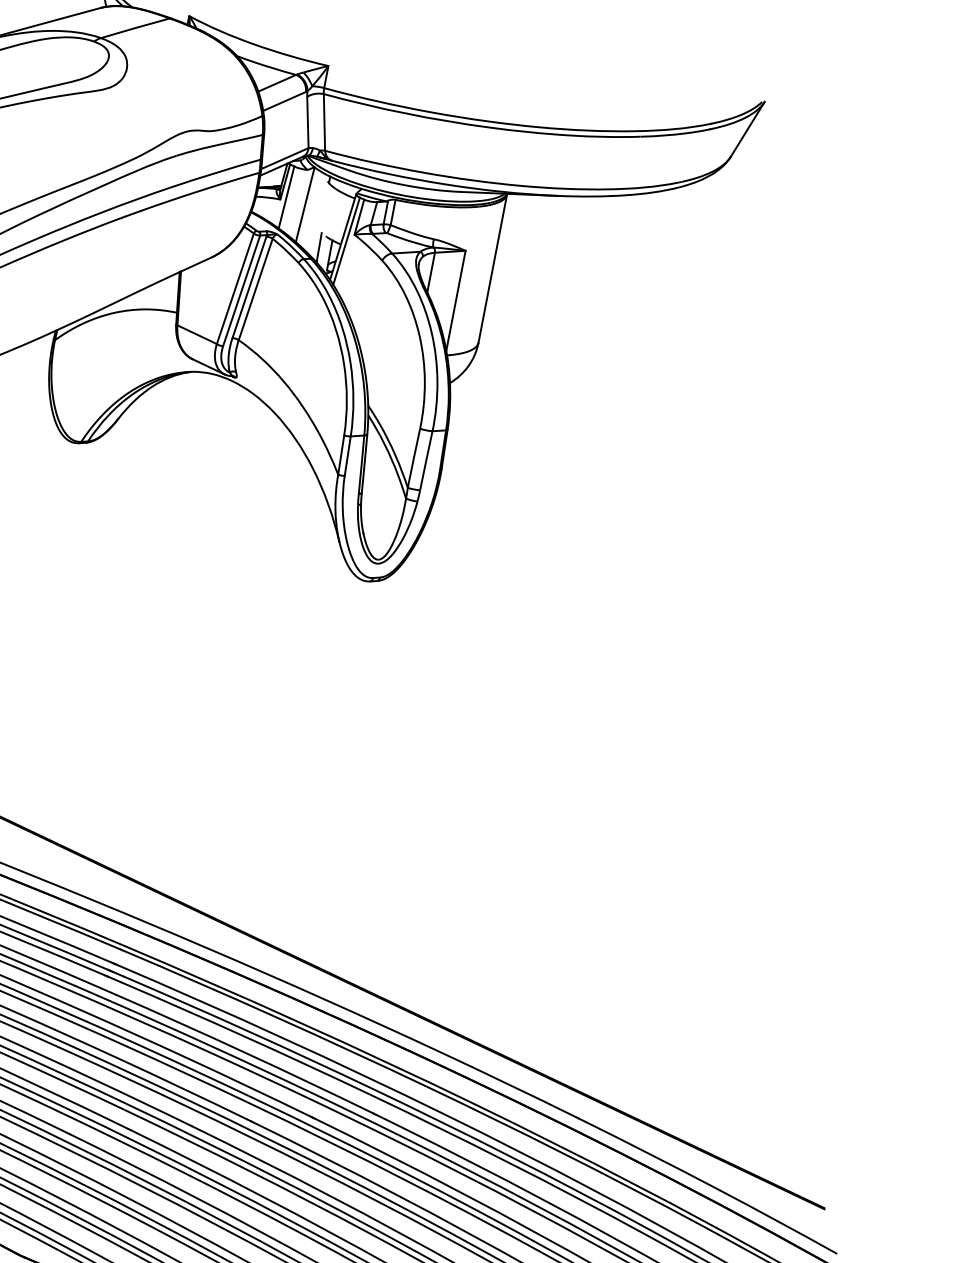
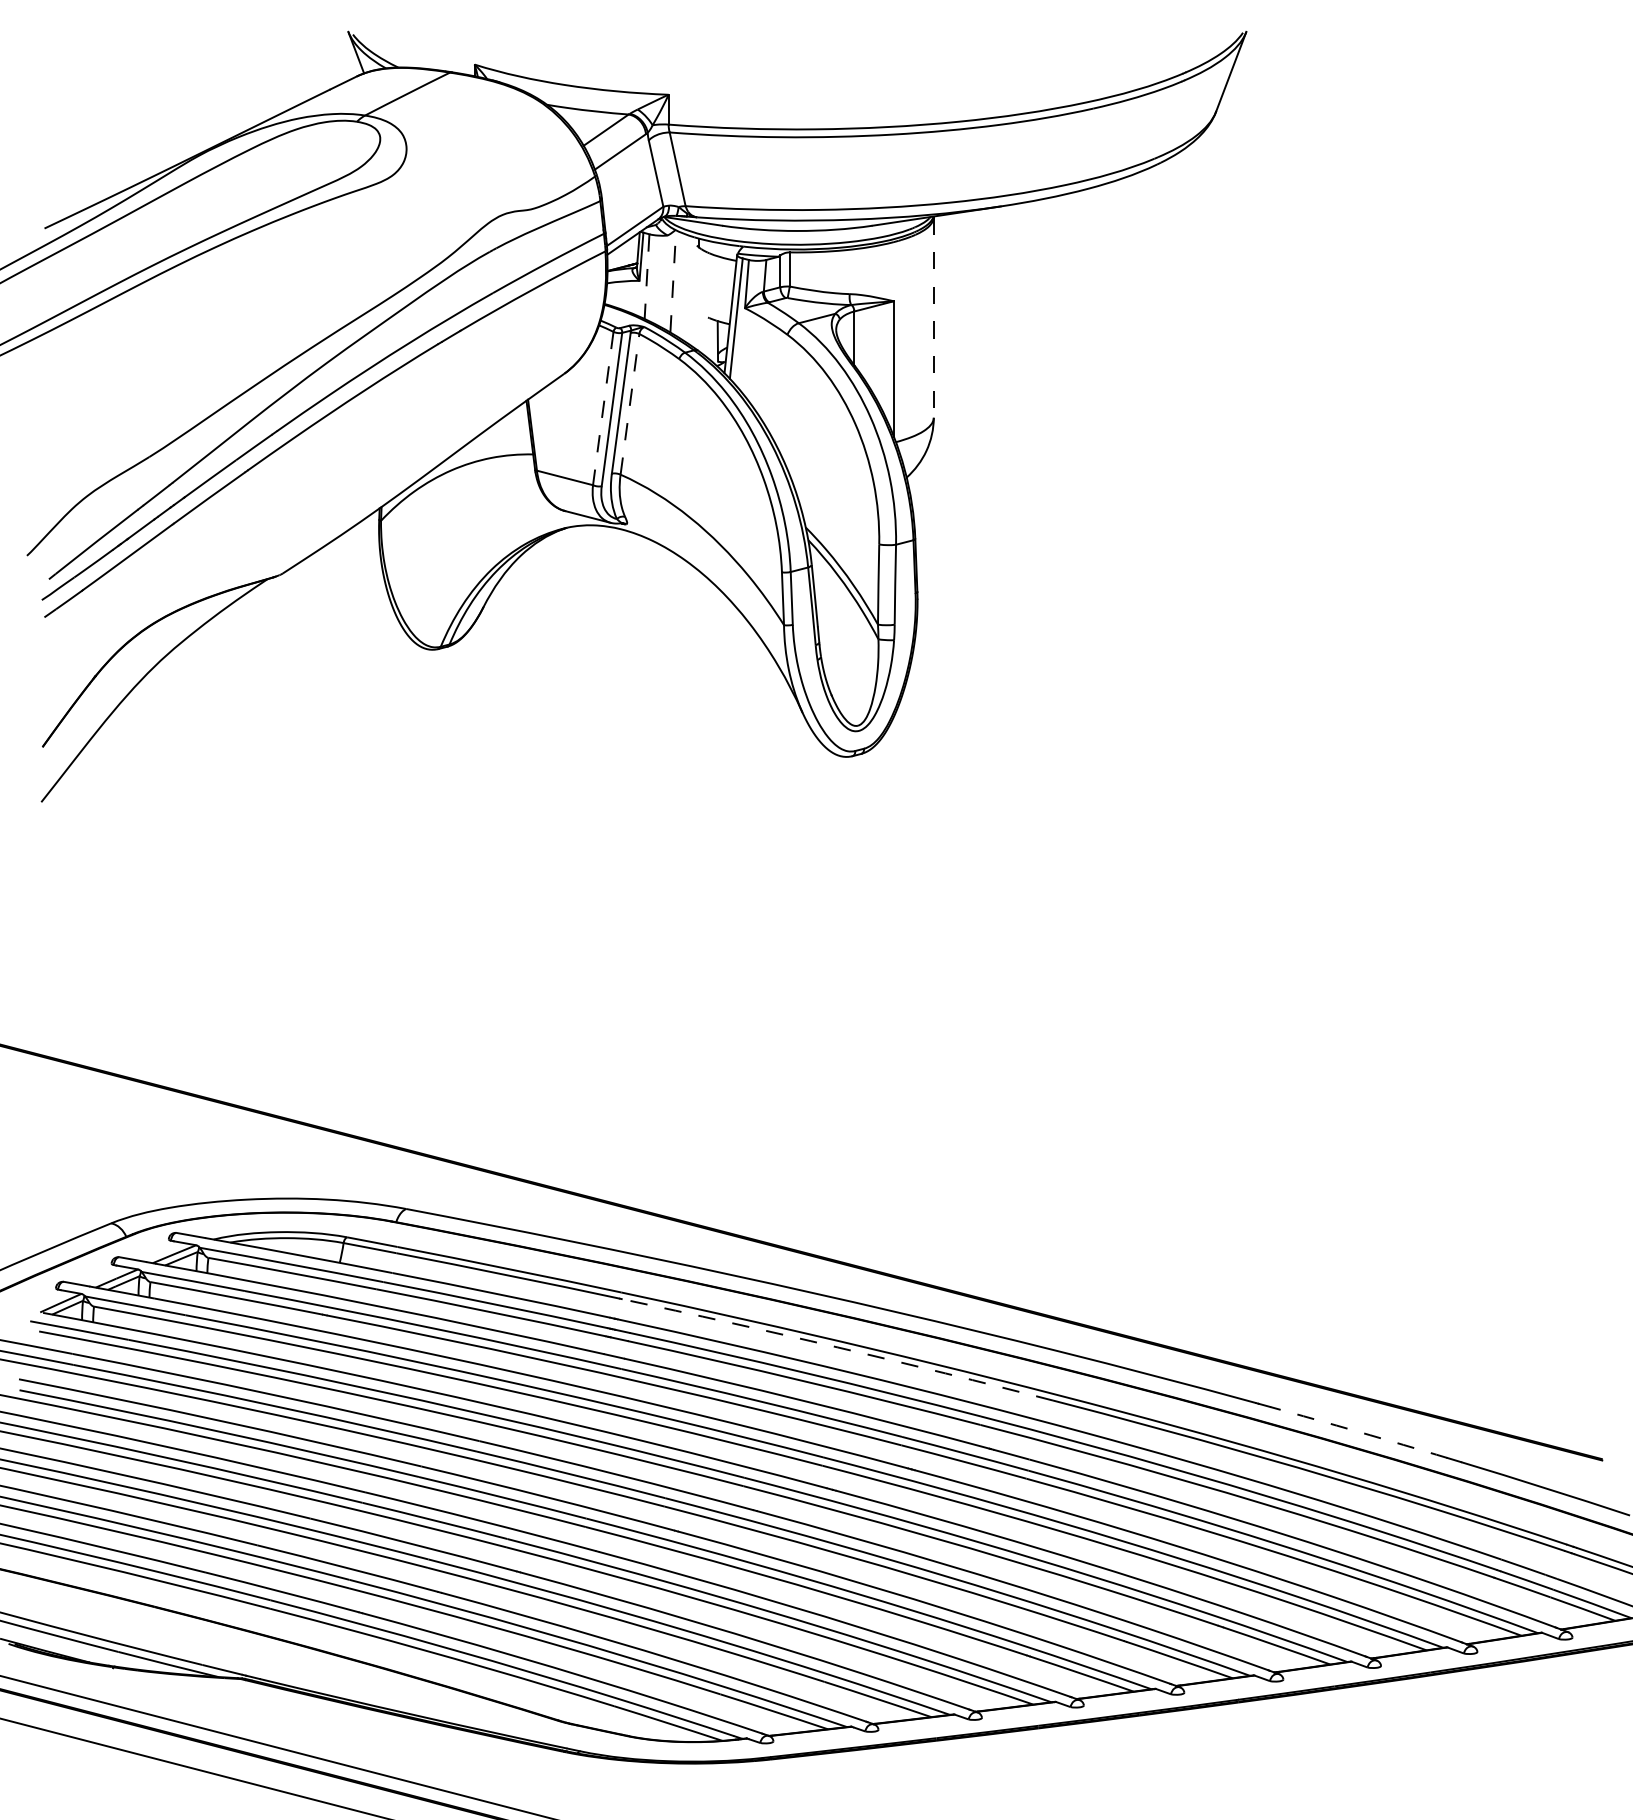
line: (286, 198) -> (647, 277), solid -> dashed
line: (305, 204) -> (673, 280), solid -> dashed
line: (318, 247) -> (701, 333), removed
line: (492, 268) -> (933, 317), solid -> dashed
line: (235, 289) -> (603, 409), solid -> dashed
line: (255, 289) -> (629, 404), solid -> dashed
arc: (274, 1016) -> (837, 1347), solid -> dashed
arc: (648, 1153) -> (1358, 1431), solid -> dashed

